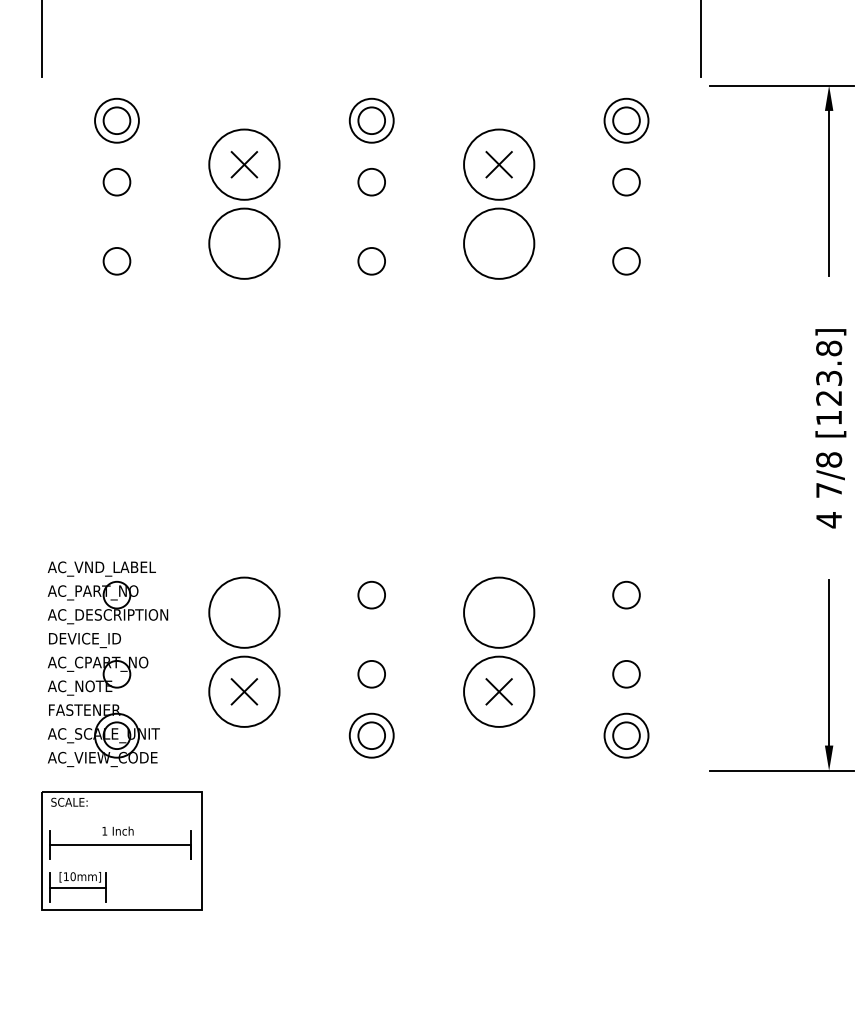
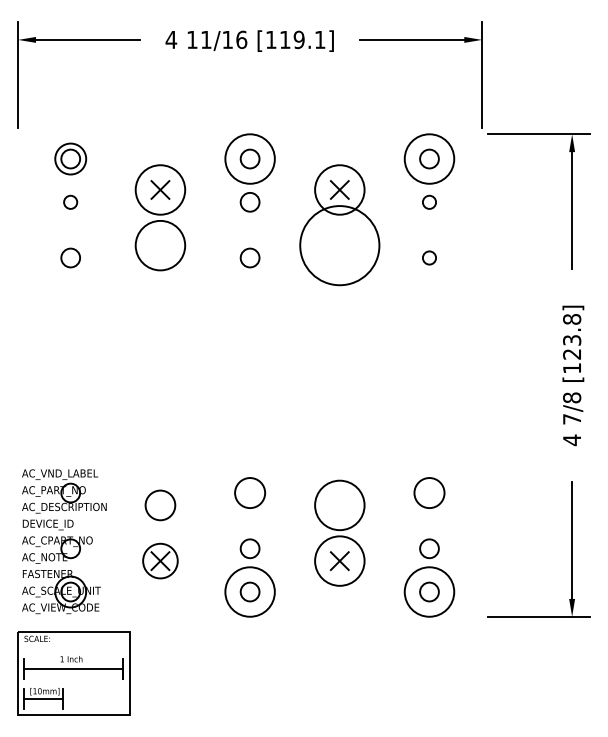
circle: (370, 119) -> (249, 158), size x1.6
circle: (626, 119) -> (429, 158), size x1.6
circle: (116, 182) -> (70, 202), size x0.7
circle: (626, 182) -> (429, 202), size x0.7
circle: (498, 243) -> (339, 245), size x1.6
circle: (626, 260) -> (429, 257), size x0.7
circle: (370, 594) -> (249, 492), size x1.6
circle: (626, 594) -> (429, 492), size x1.6
circle: (244, 612) -> (160, 505), size x0.6
circle: (244, 690) -> (160, 560), size x0.7
circle: (370, 734) -> (249, 591), size x1.6
circle: (626, 734) -> (429, 591), size x1.6

